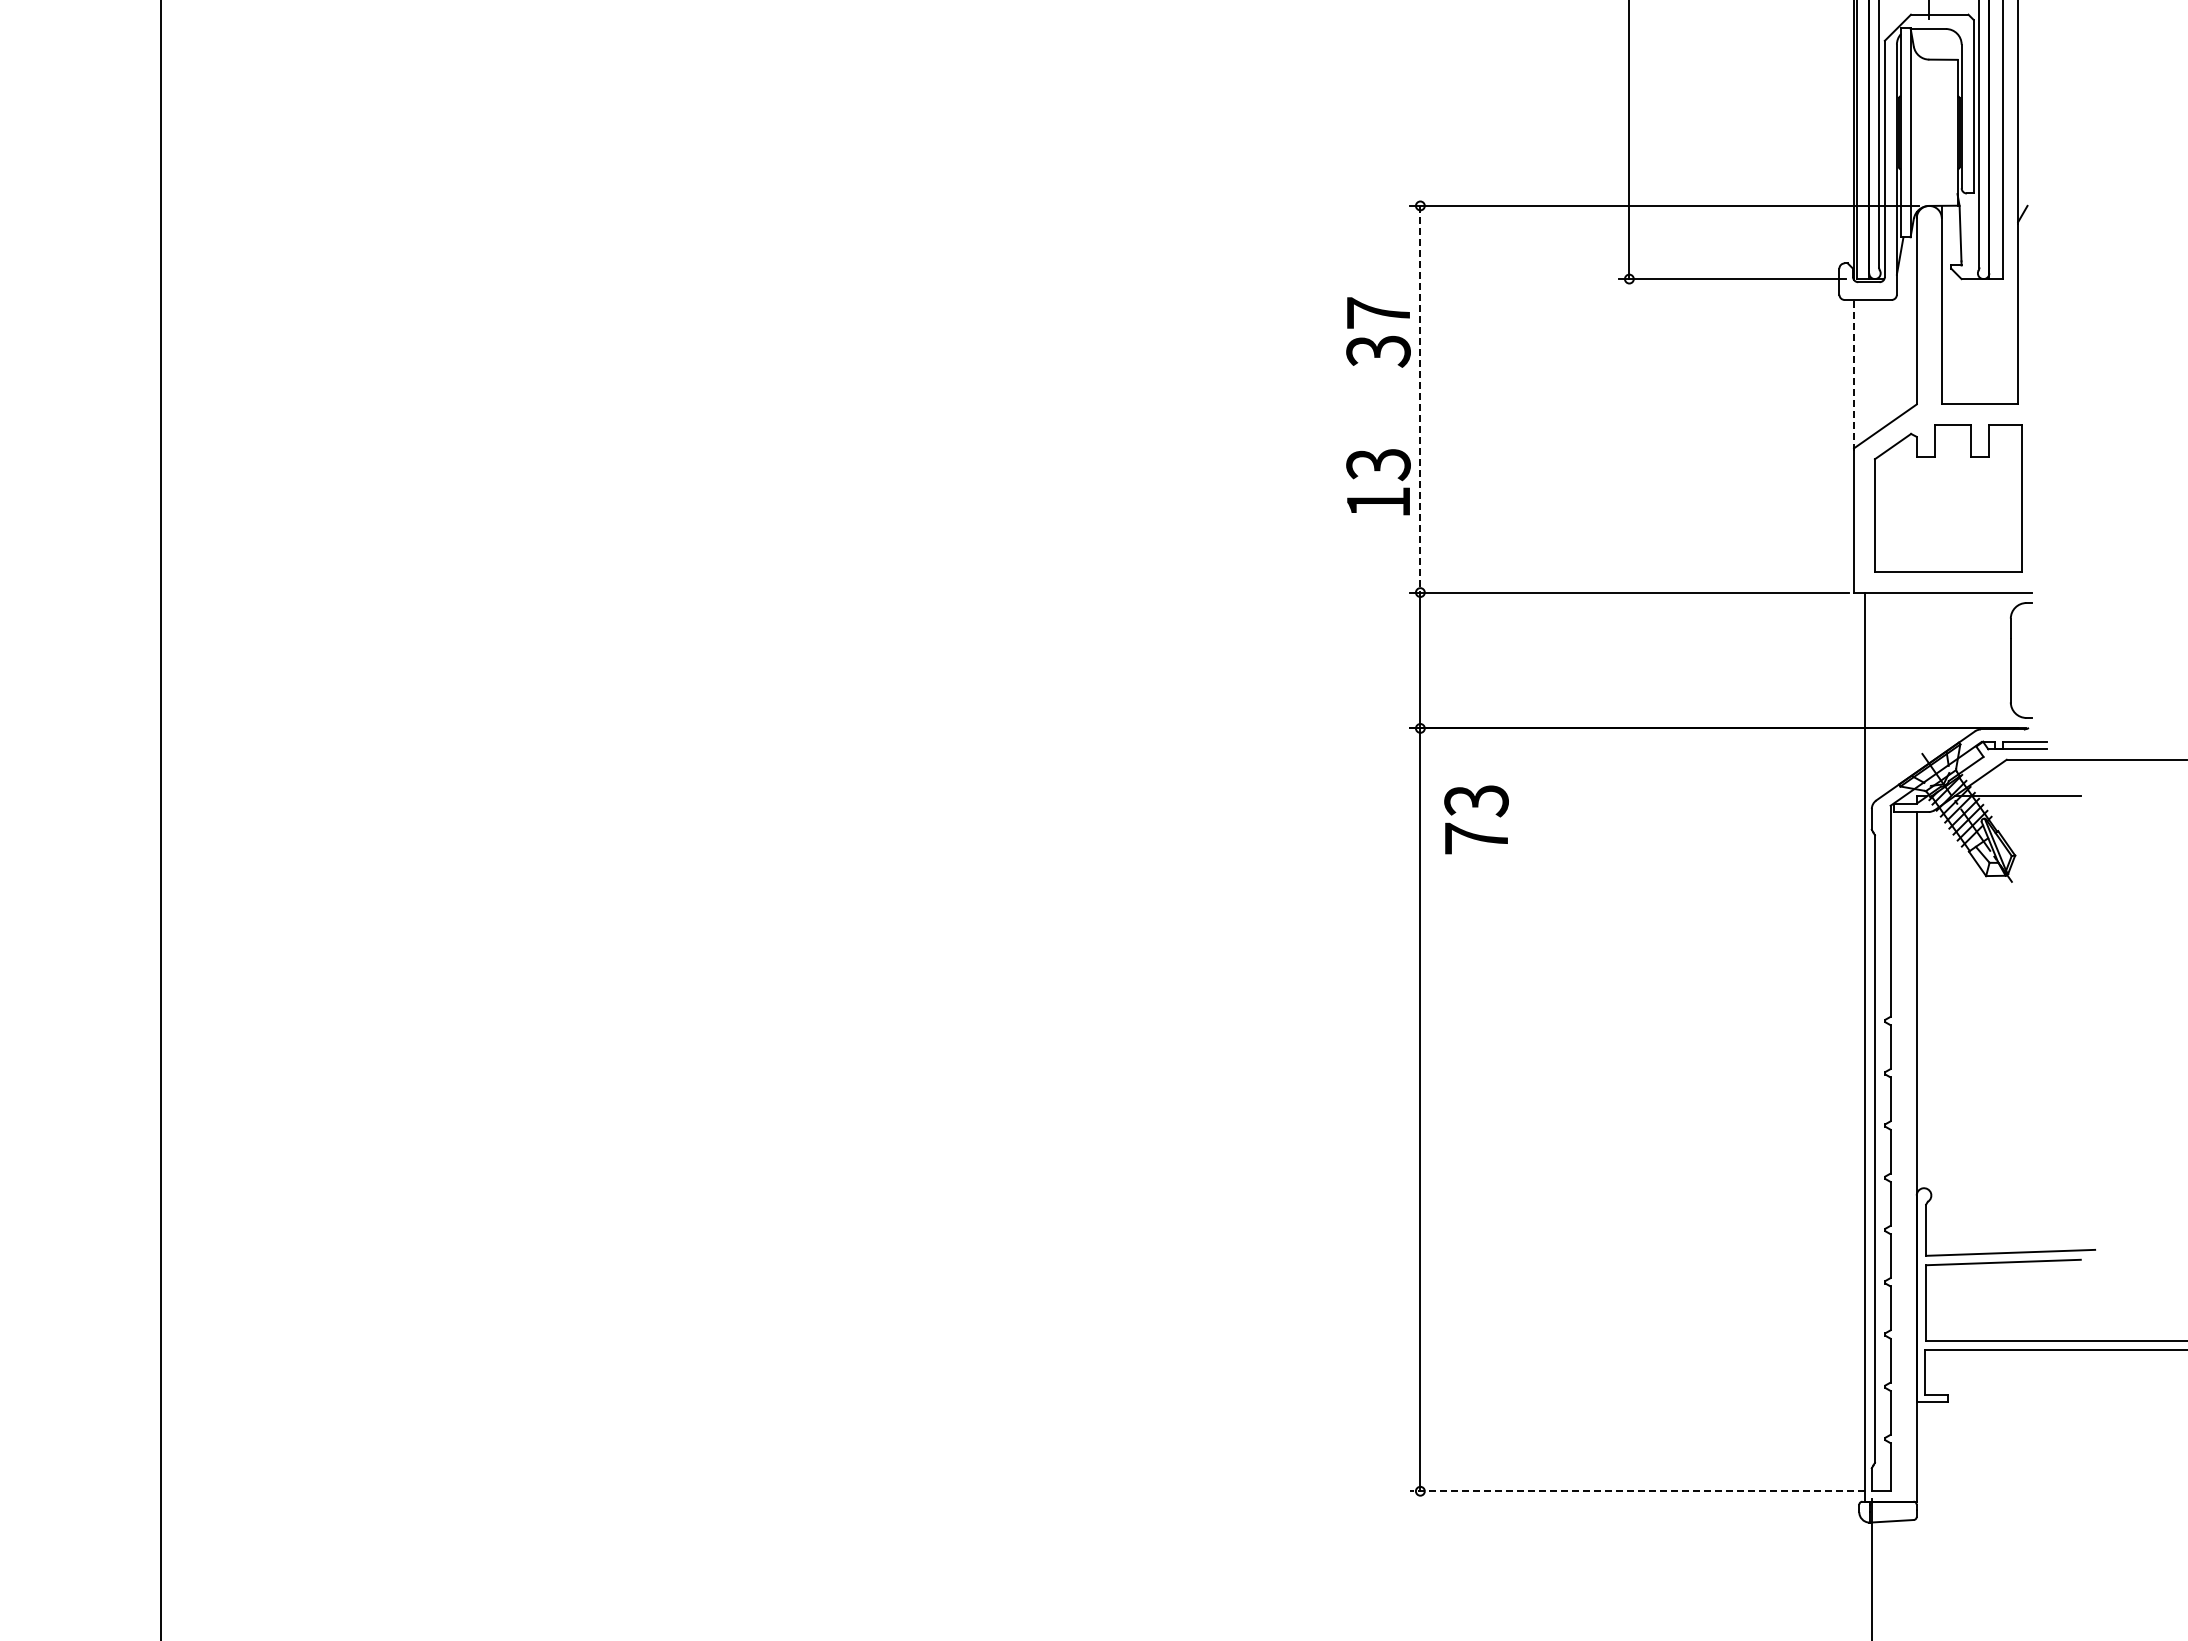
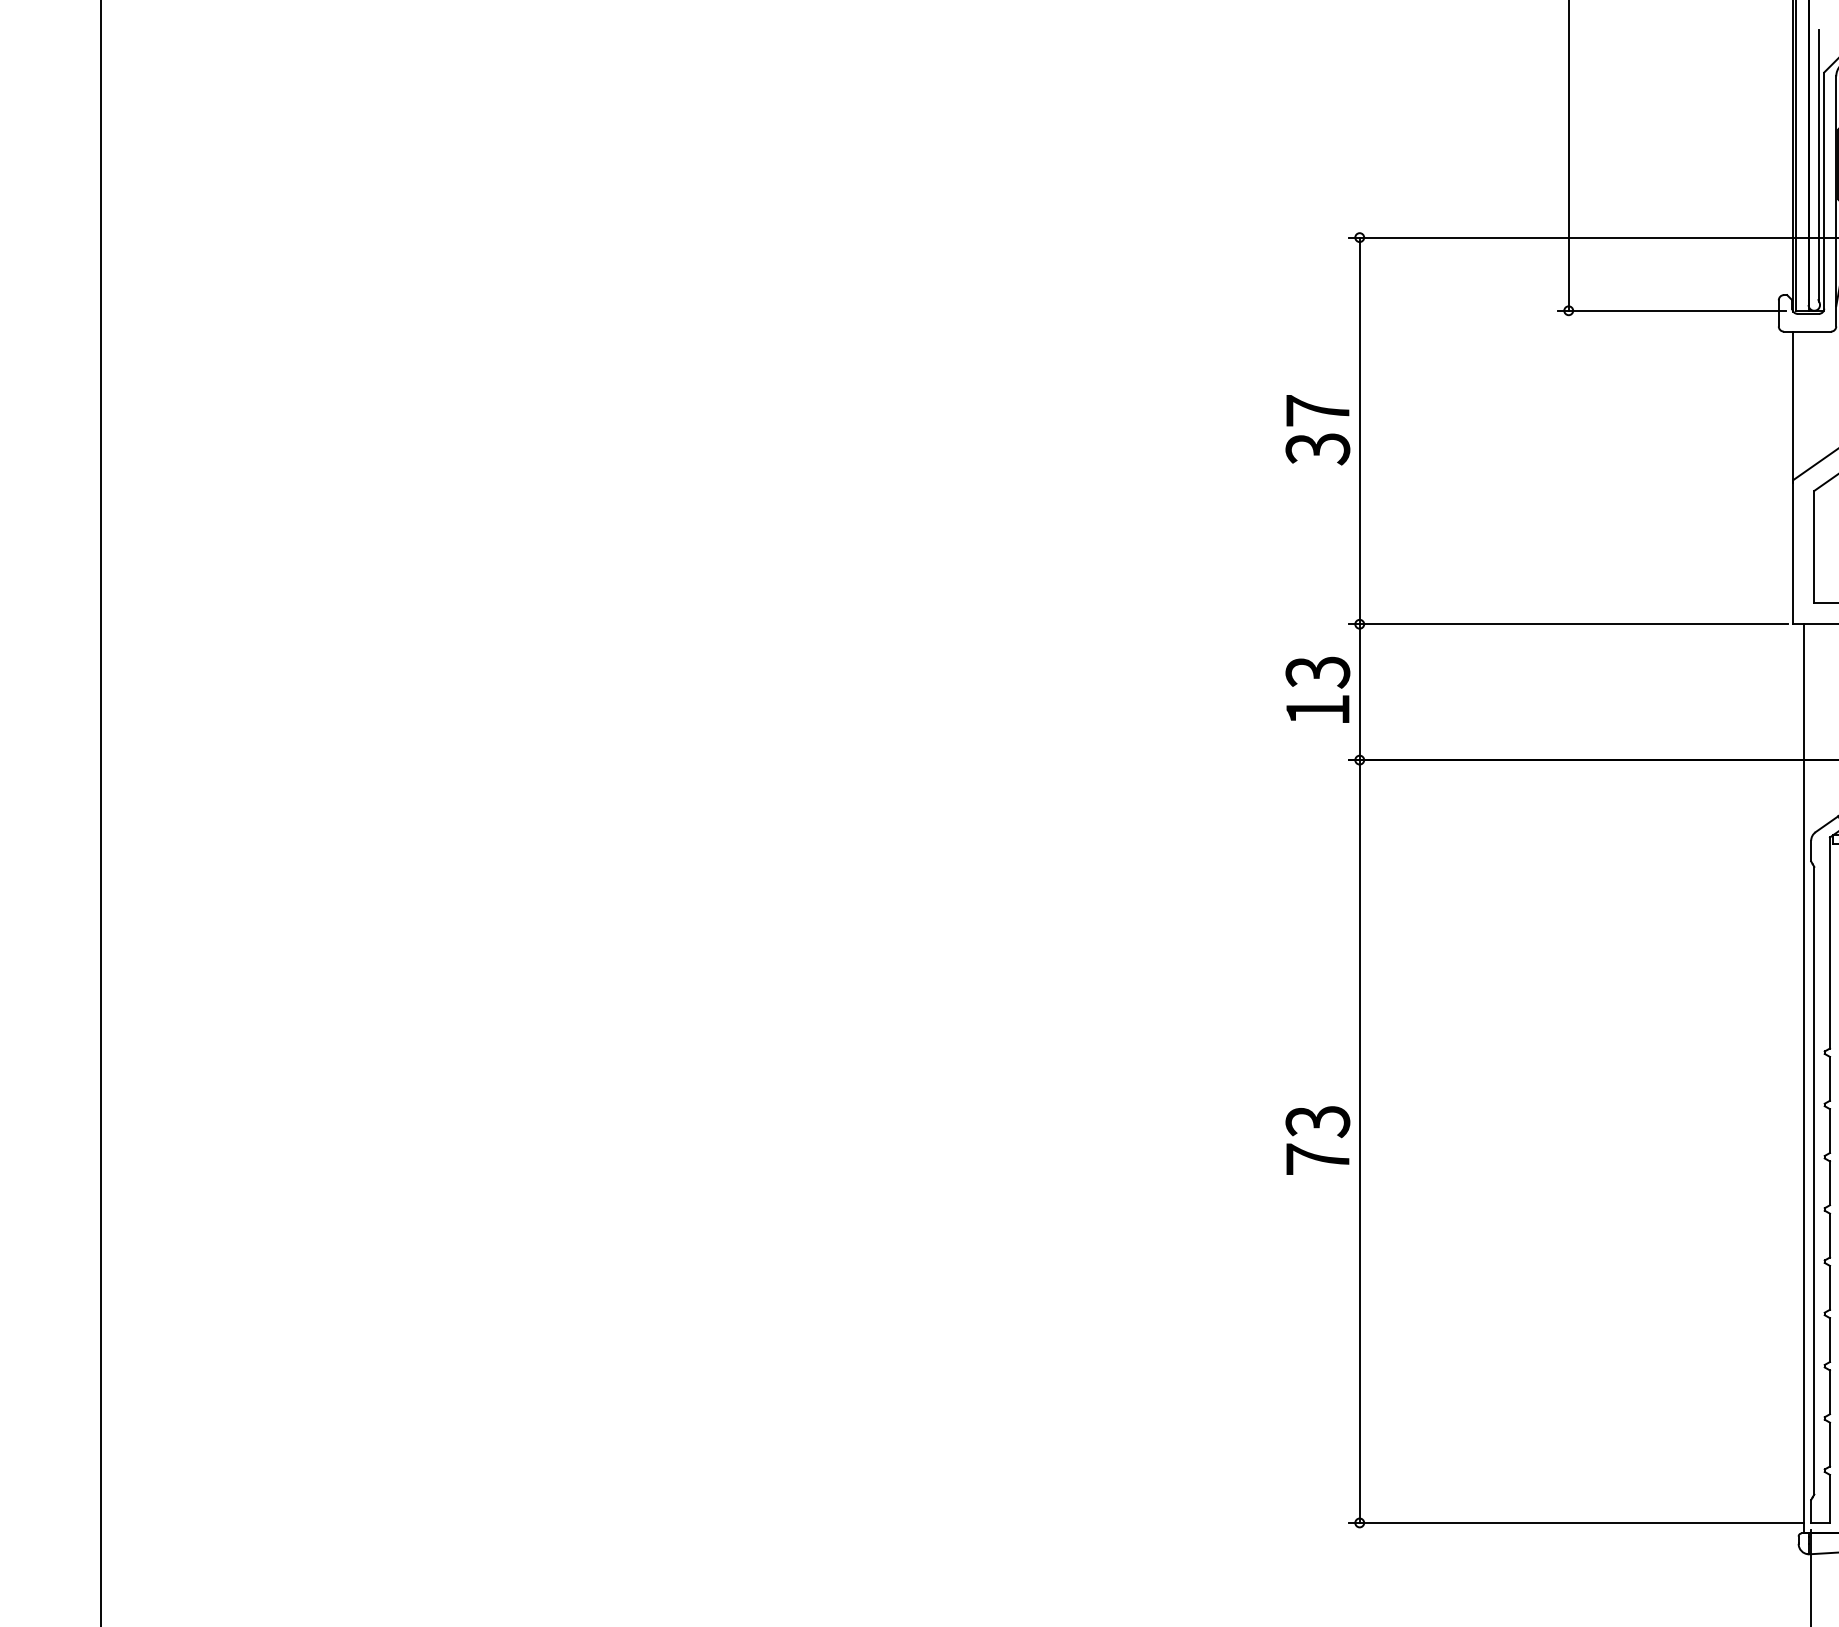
text: (1378, 332) -> (1317, 430), moved
line: (1854, 375) -> (1793, 407), dashed -> solid
line: (1420, 399) -> (1359, 431), dashed -> solid
text: (1378, 482) -> (1317, 690), moved
text: (1476, 819) -> (1317, 1140), moved
line: (1636, 1491) -> (1575, 1523), dashed -> solid

